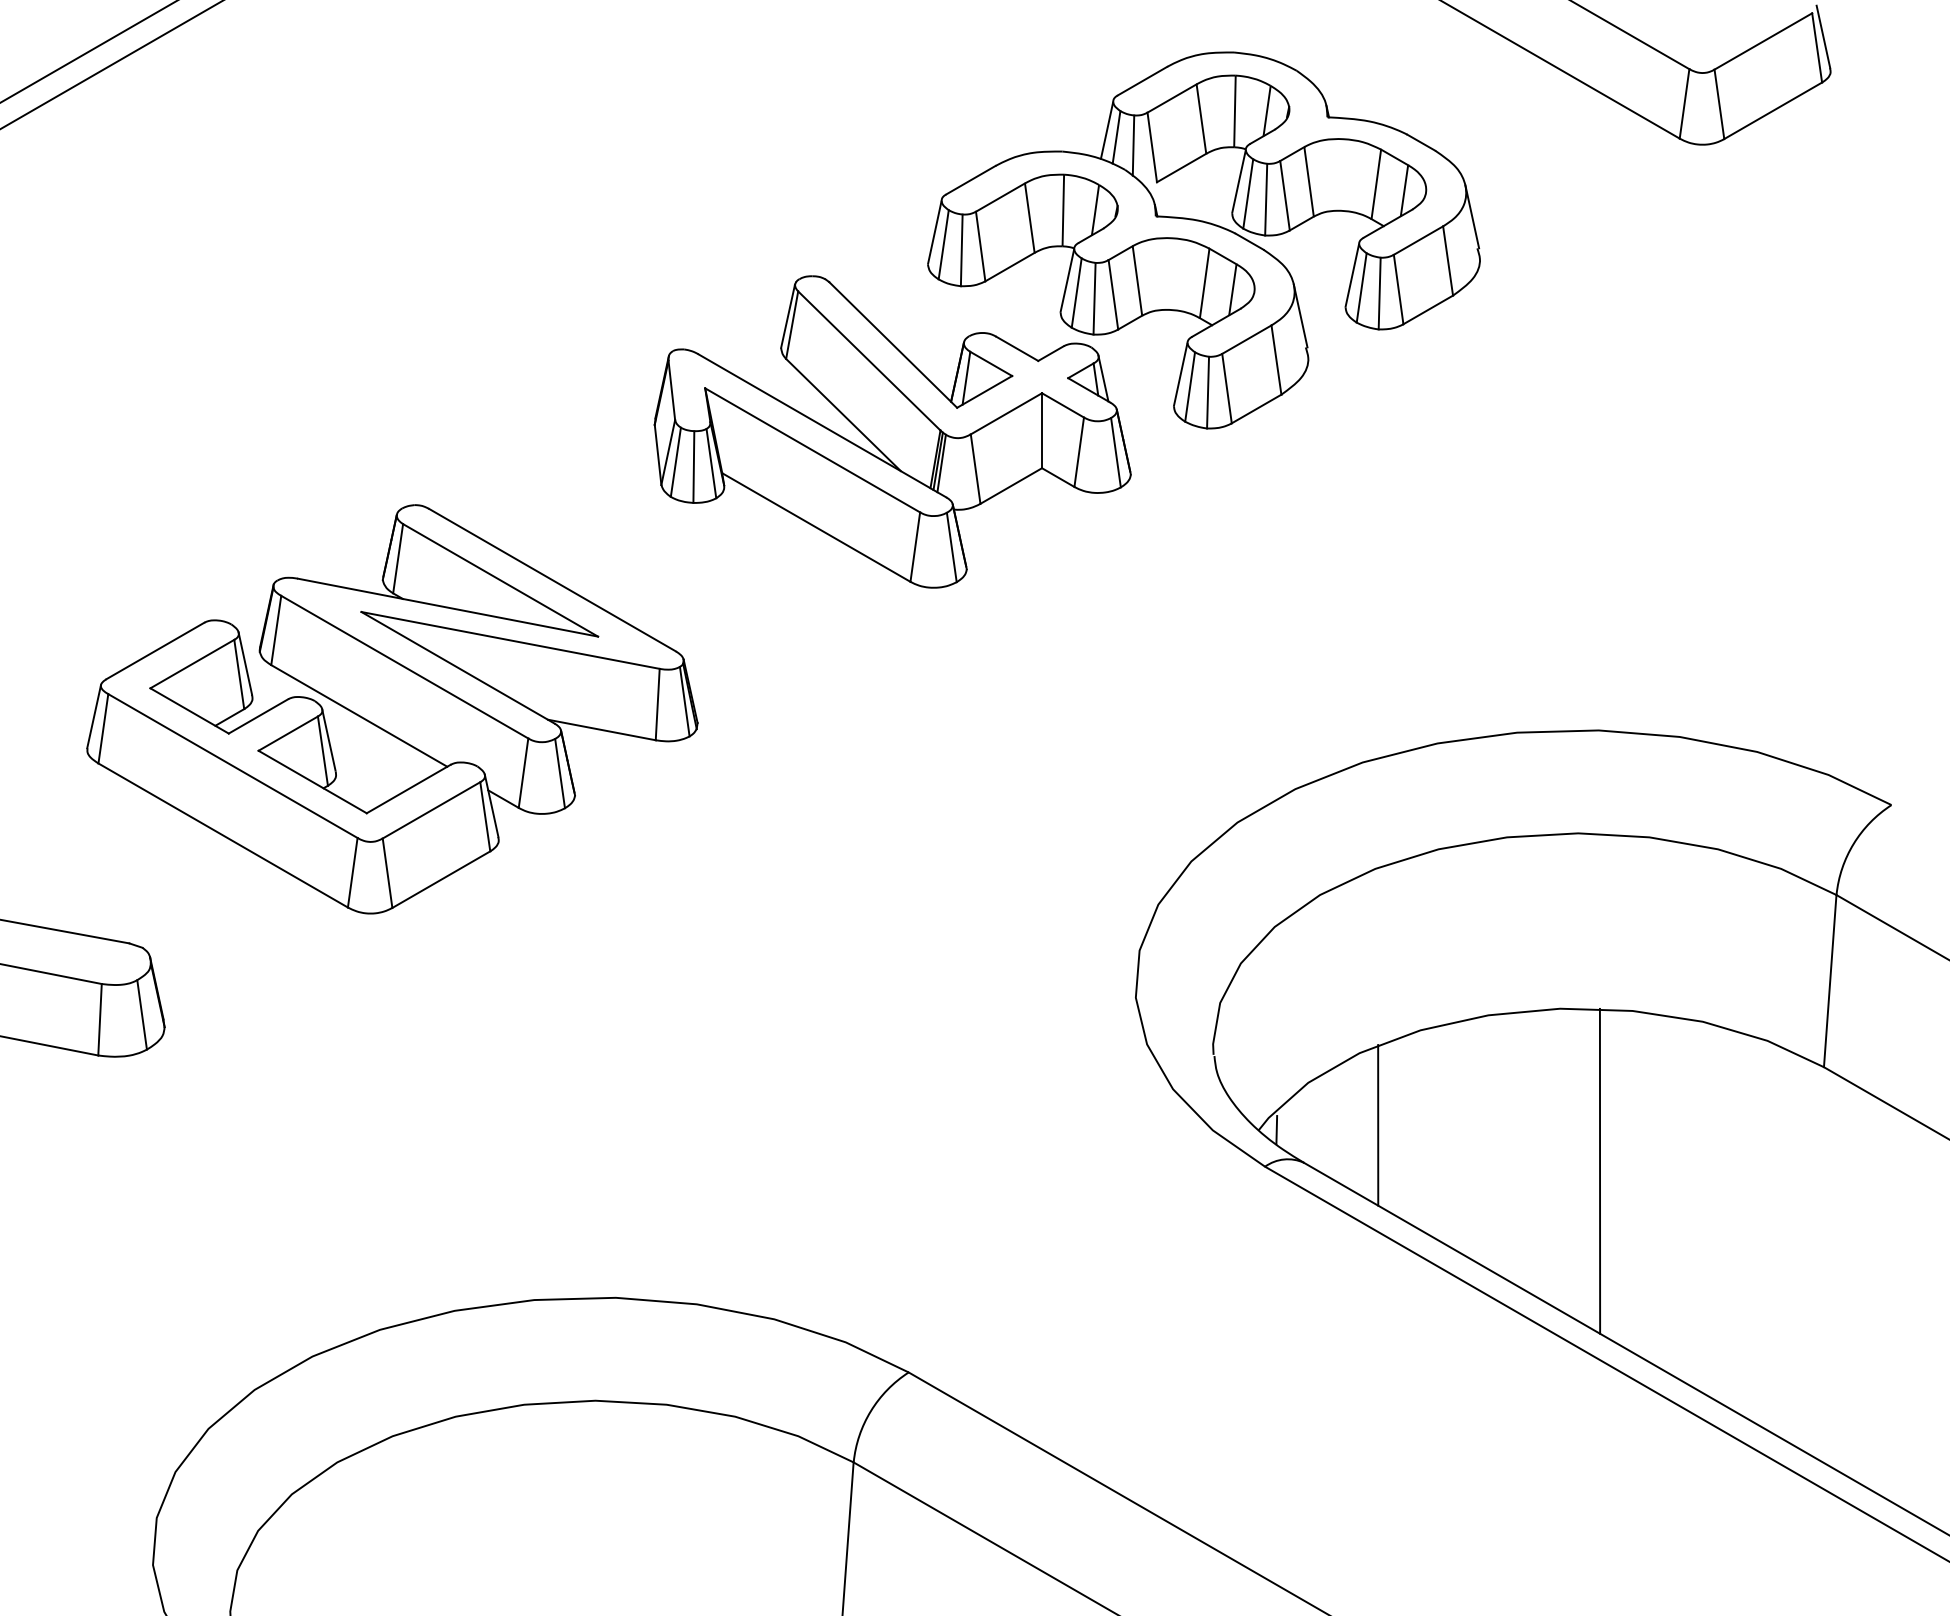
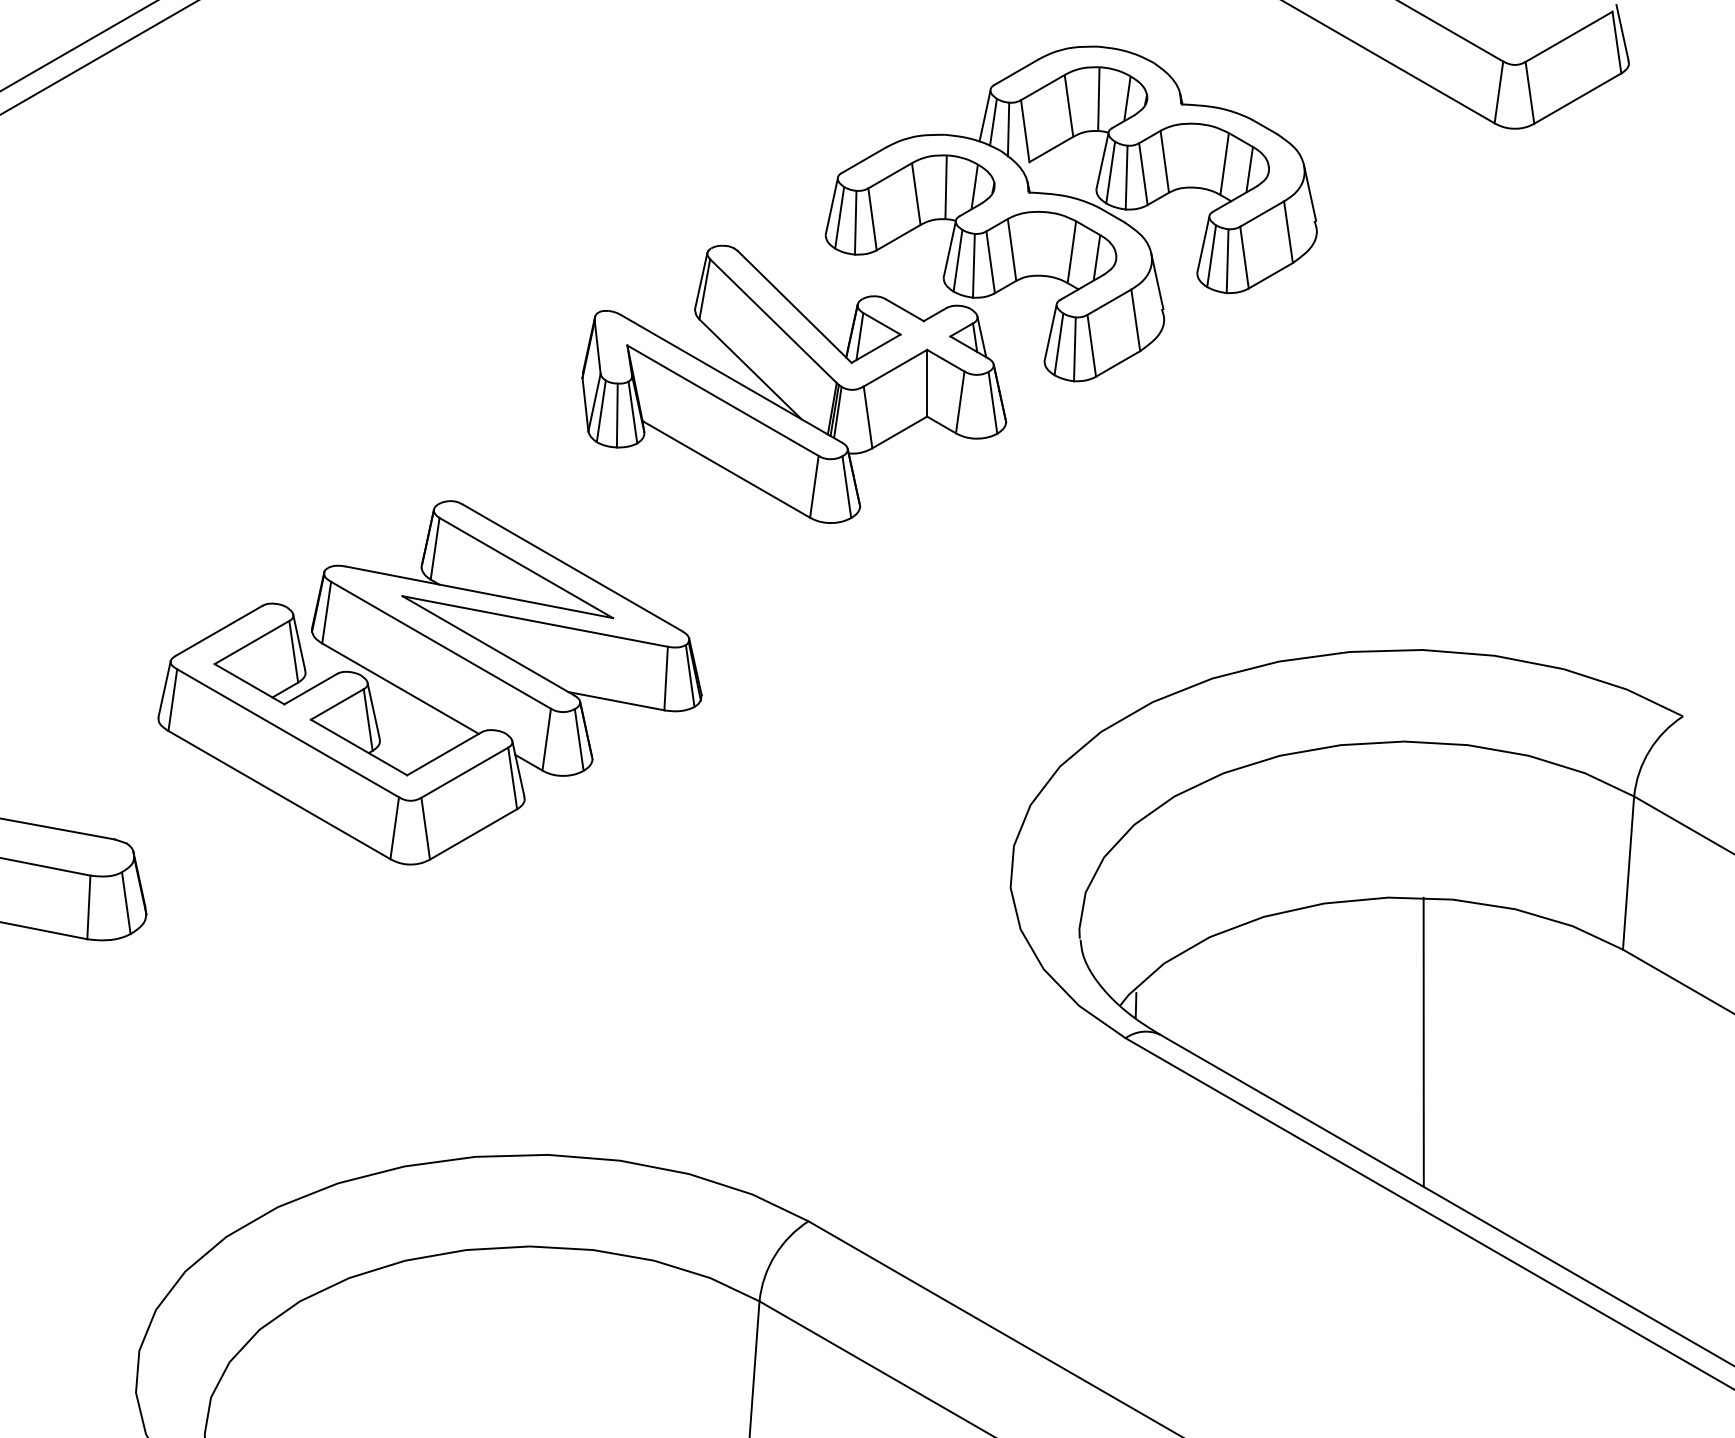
part: (392, 709) -> (430, 682), moved
line: (1378, 1125) -> (1226, 1001), removed

